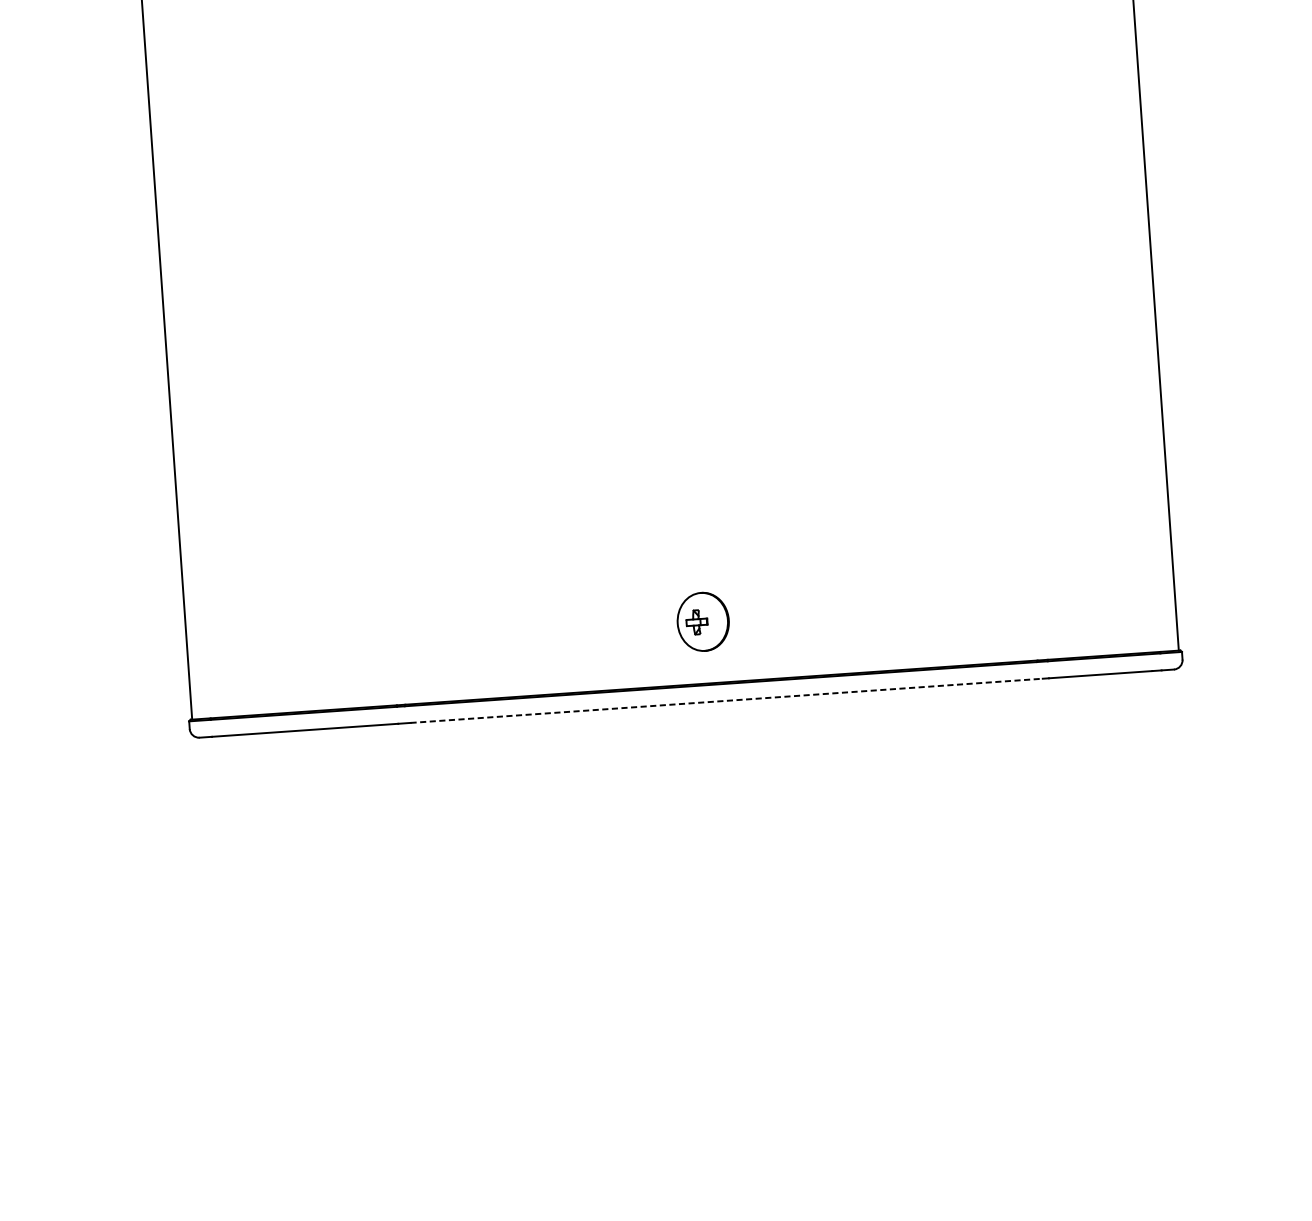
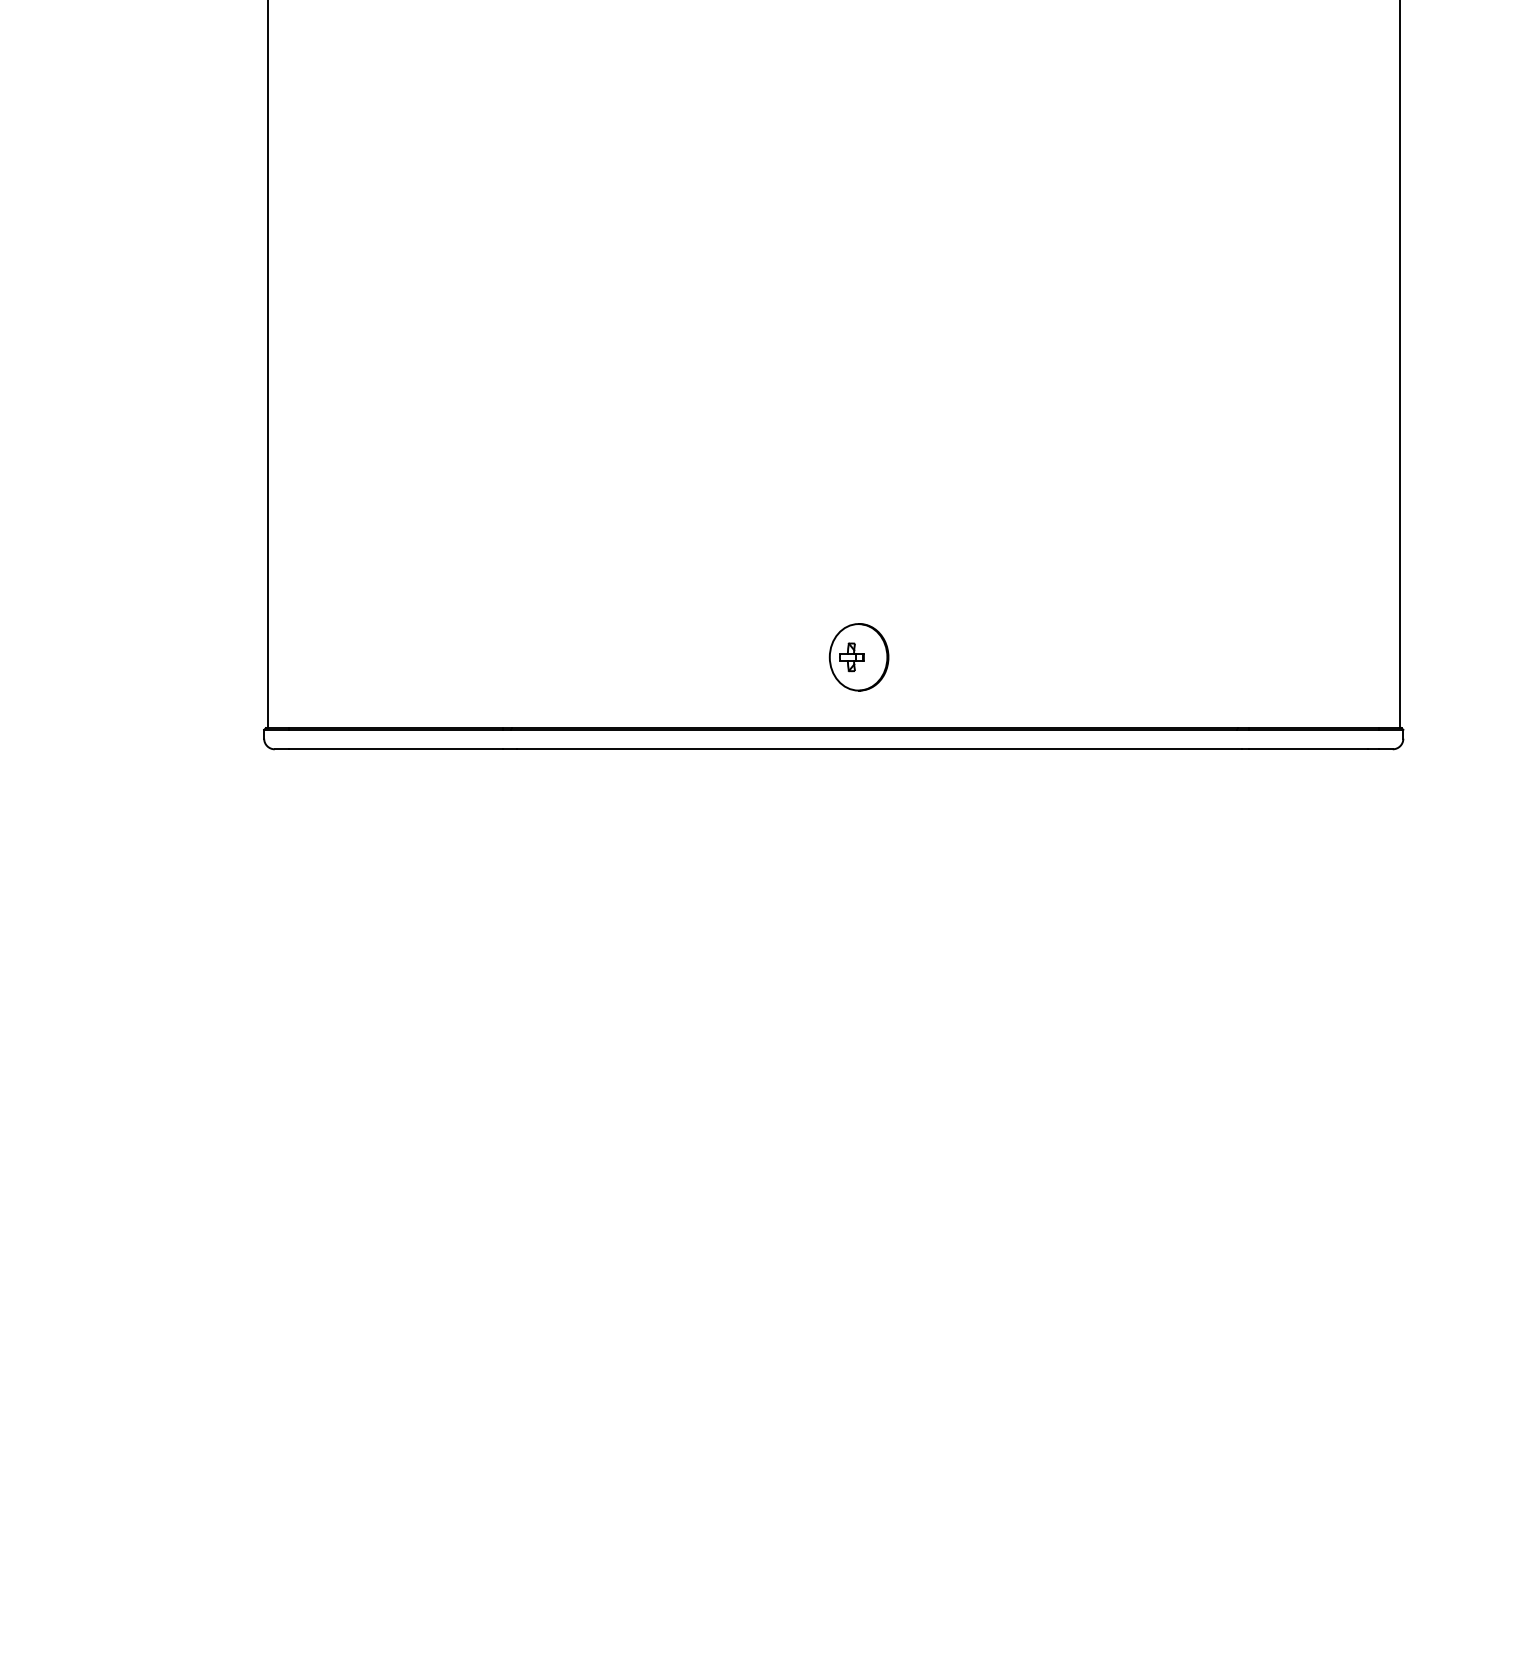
line: (726, 700) -> (879, 749), dashed -> solid

